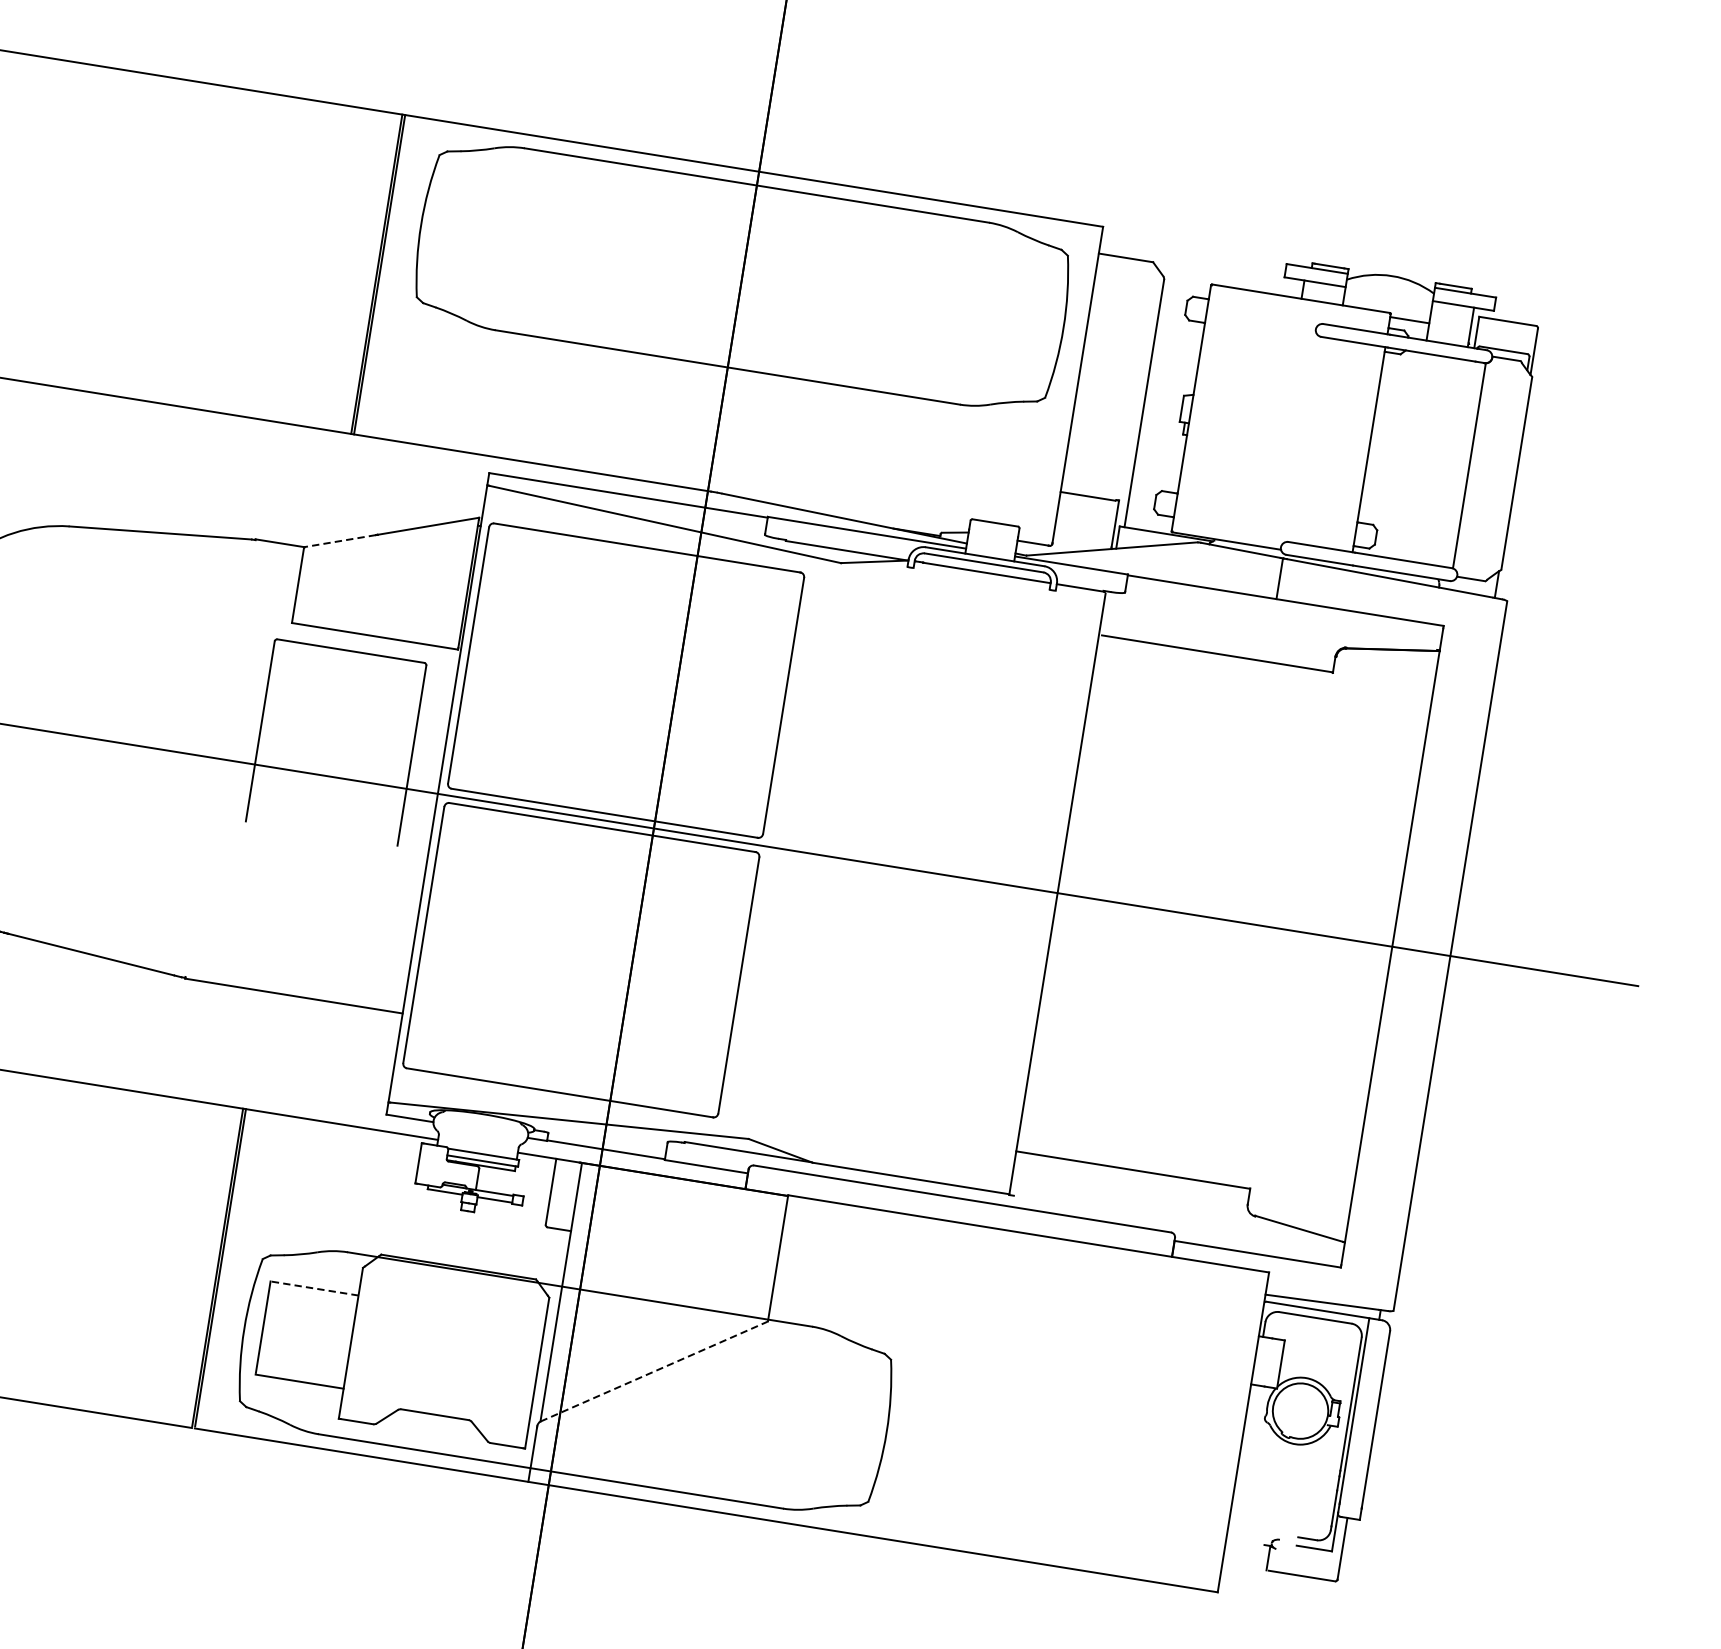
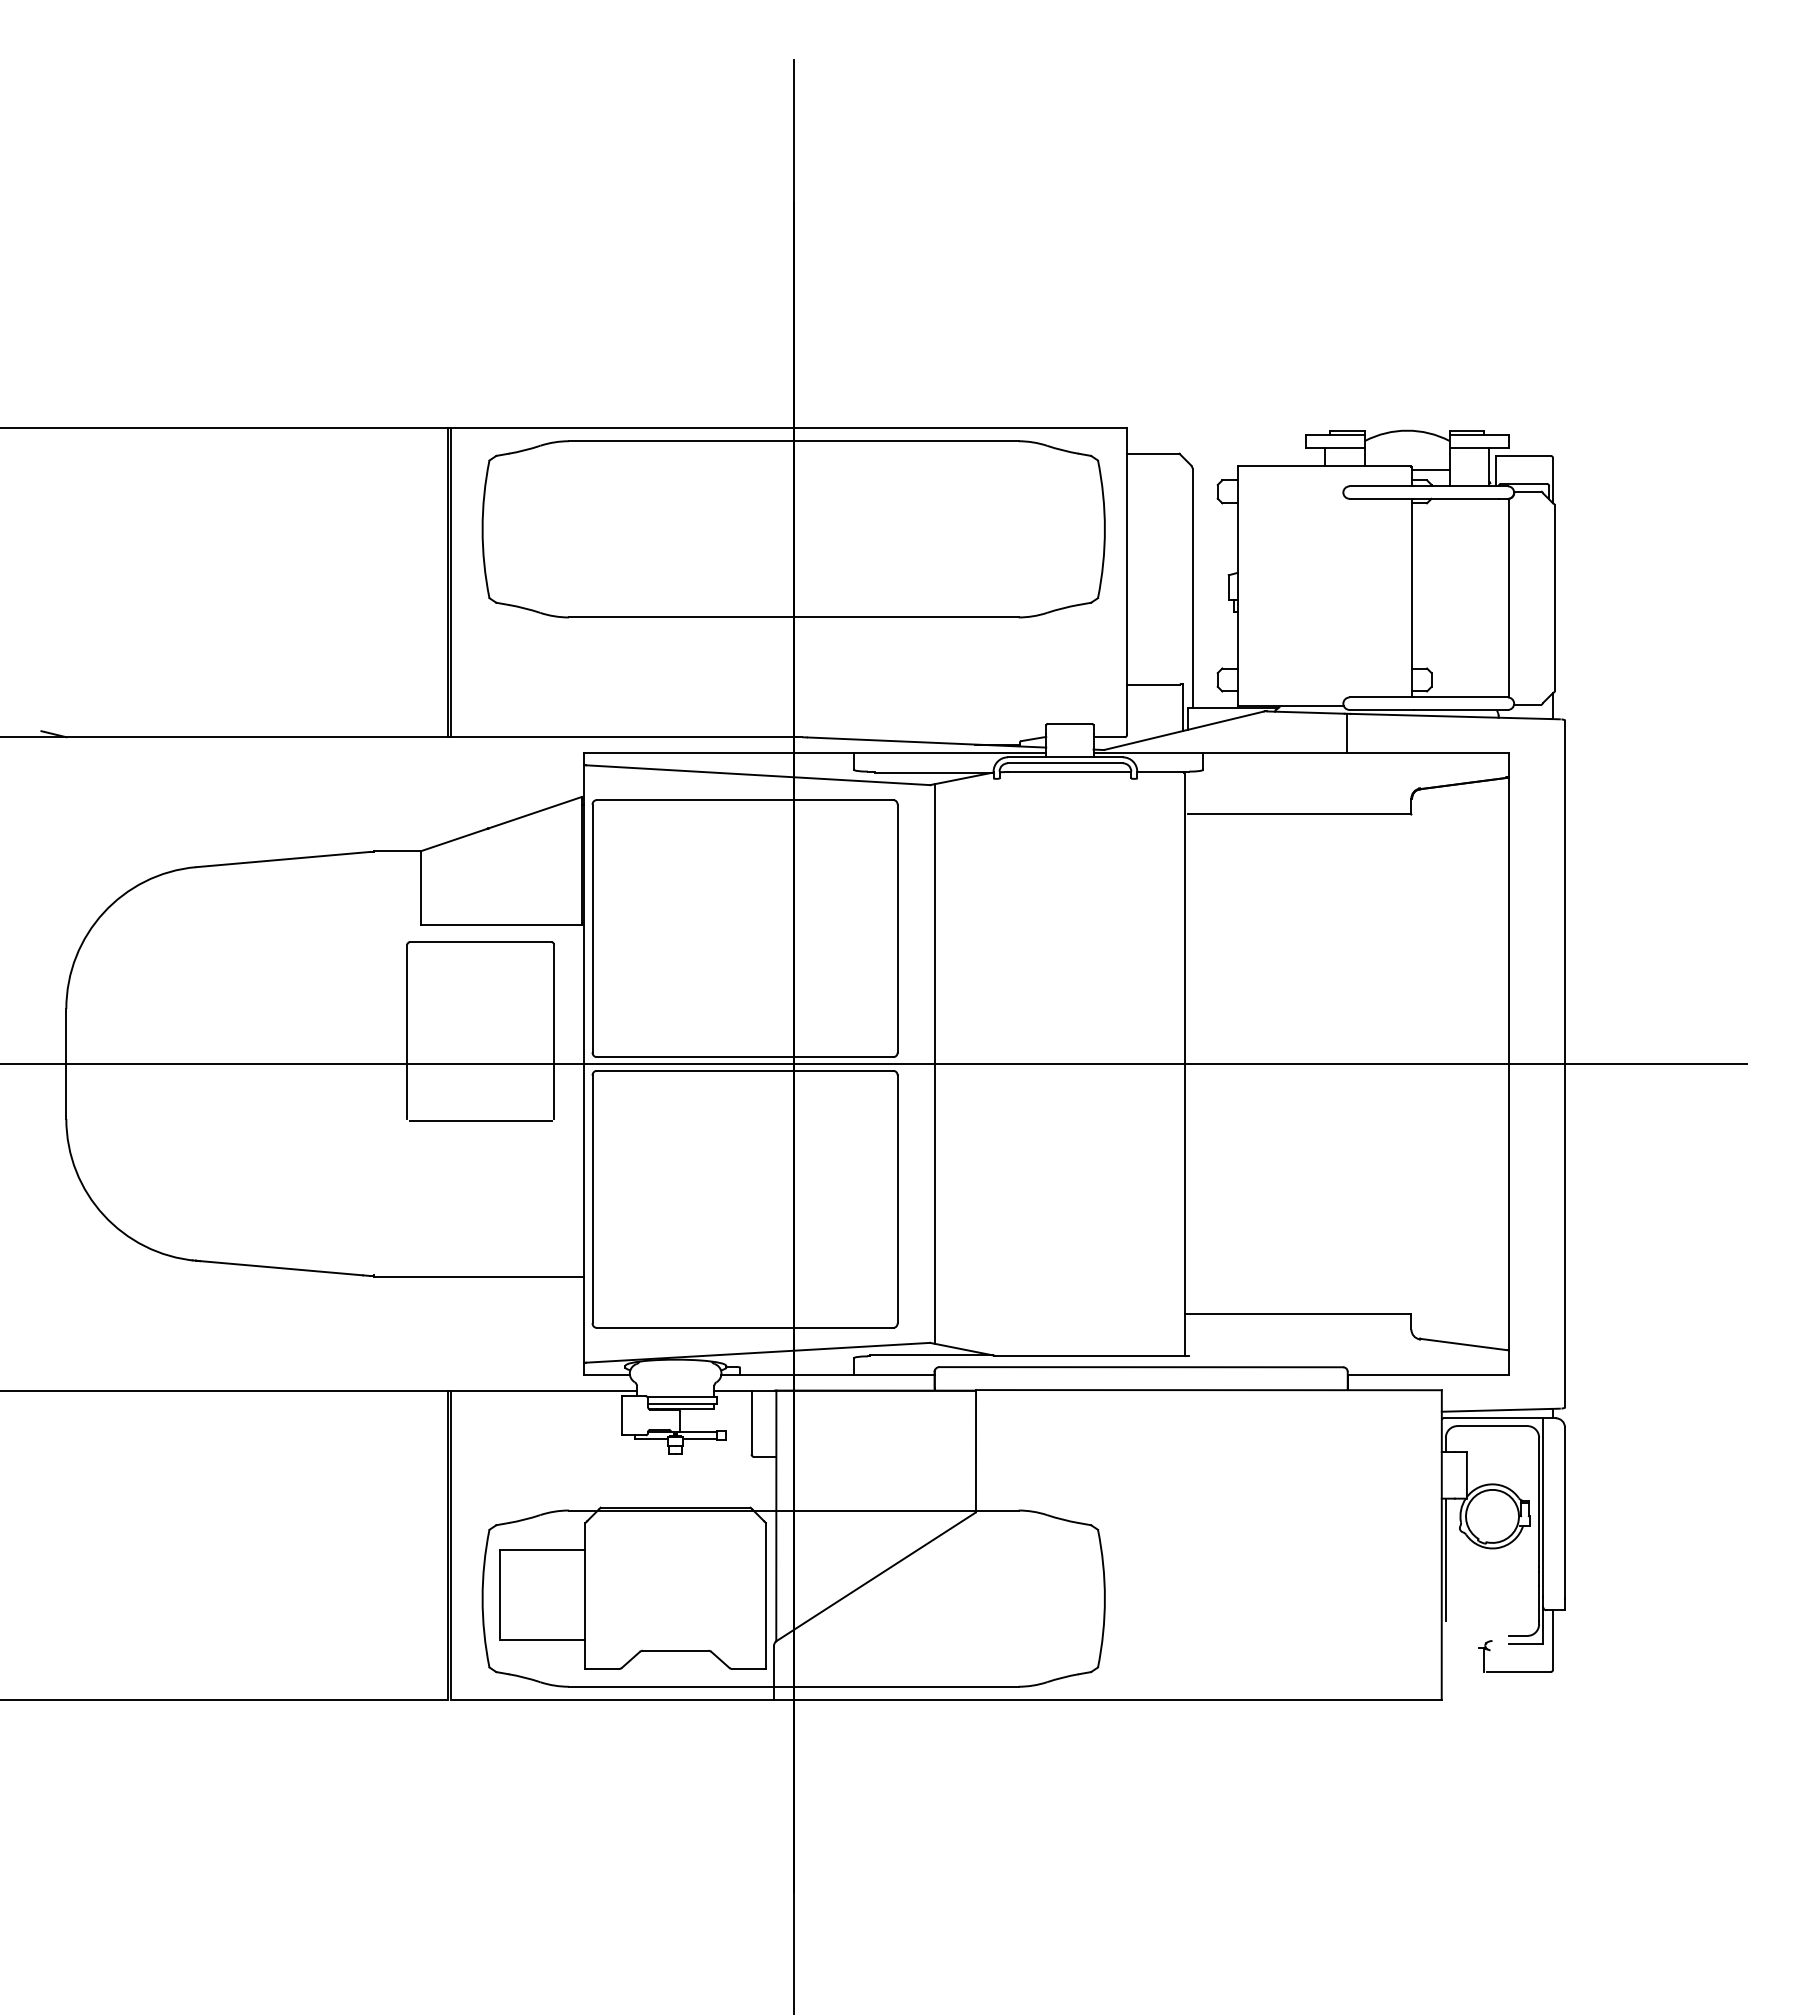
line: (340, 541) -> (454, 840), dashed -> solid
line: (321, 836) -> (480, 1121), added
line: (800, 851) -> (935, 1063), added
line: (314, 1288) -> (542, 1549), dashed -> solid
line: (653, 1371) -> (875, 1576), dashed -> solid
line: (1244, 1447) -> (1445, 1559), added

